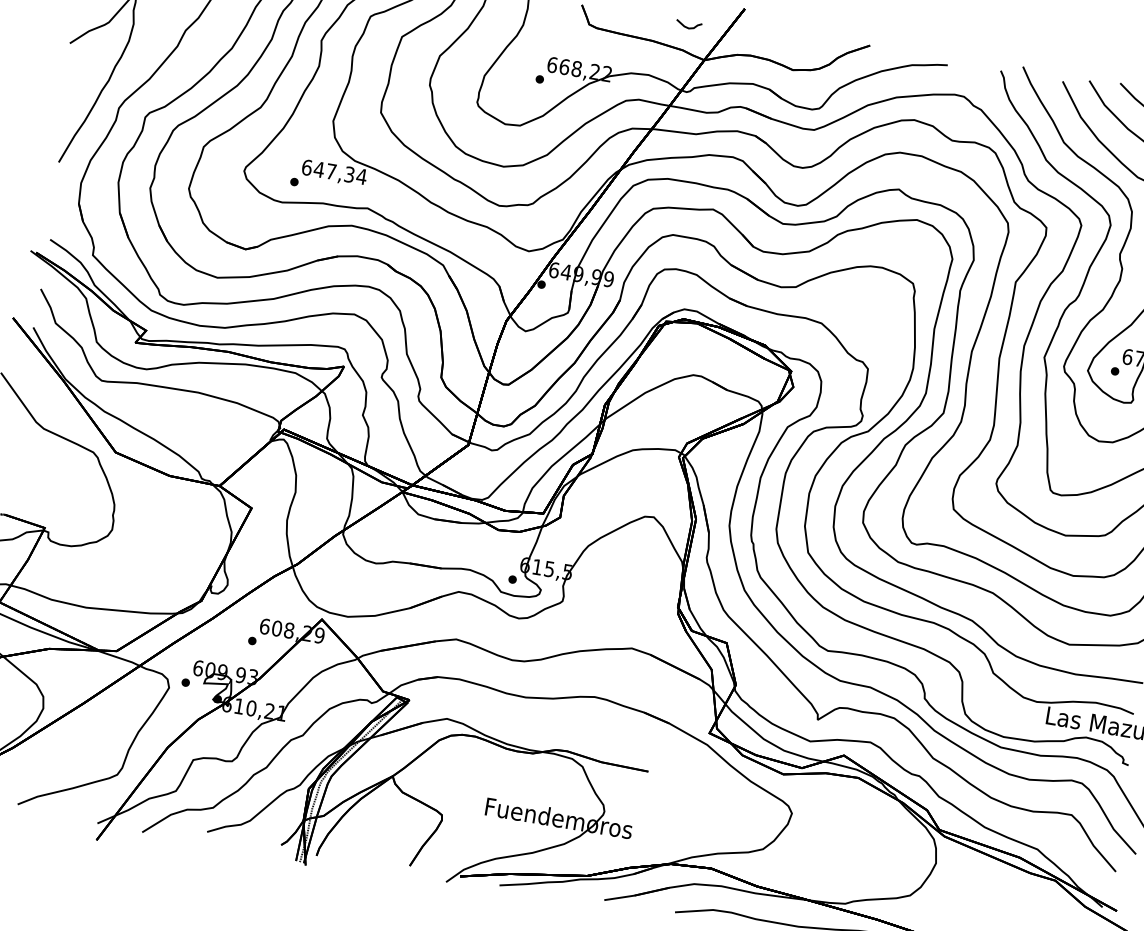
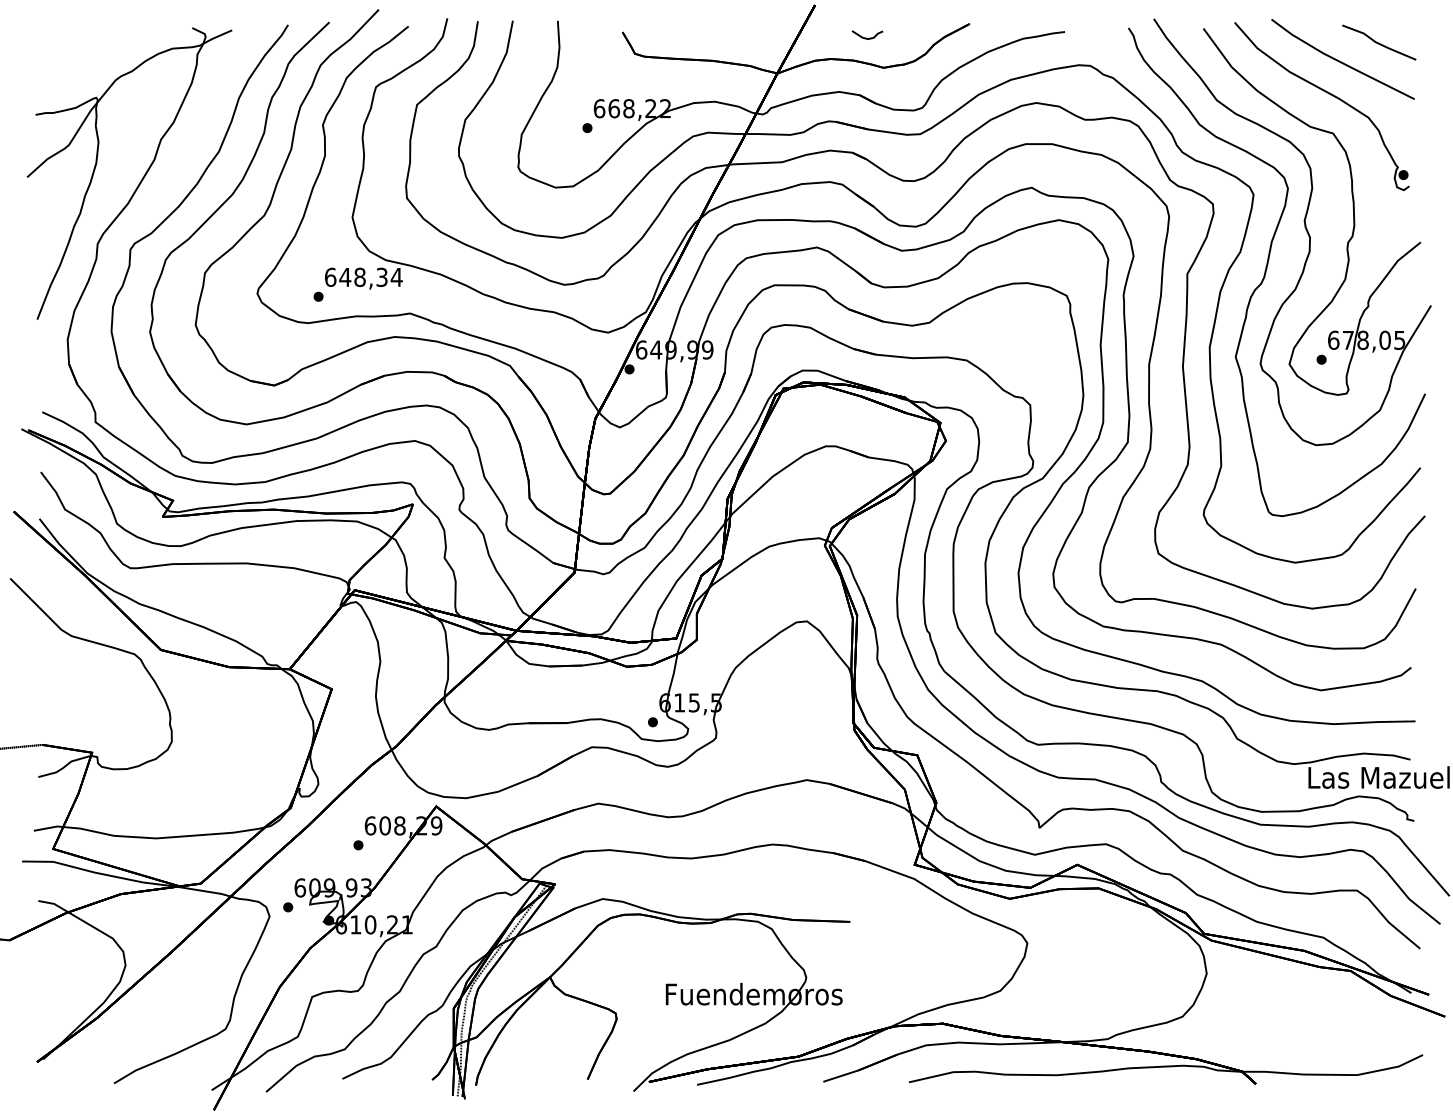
part: (689, 24) -> (867, 34), moved
text: (331, 170) -> (359, 276), 647,34 -> 648,34

